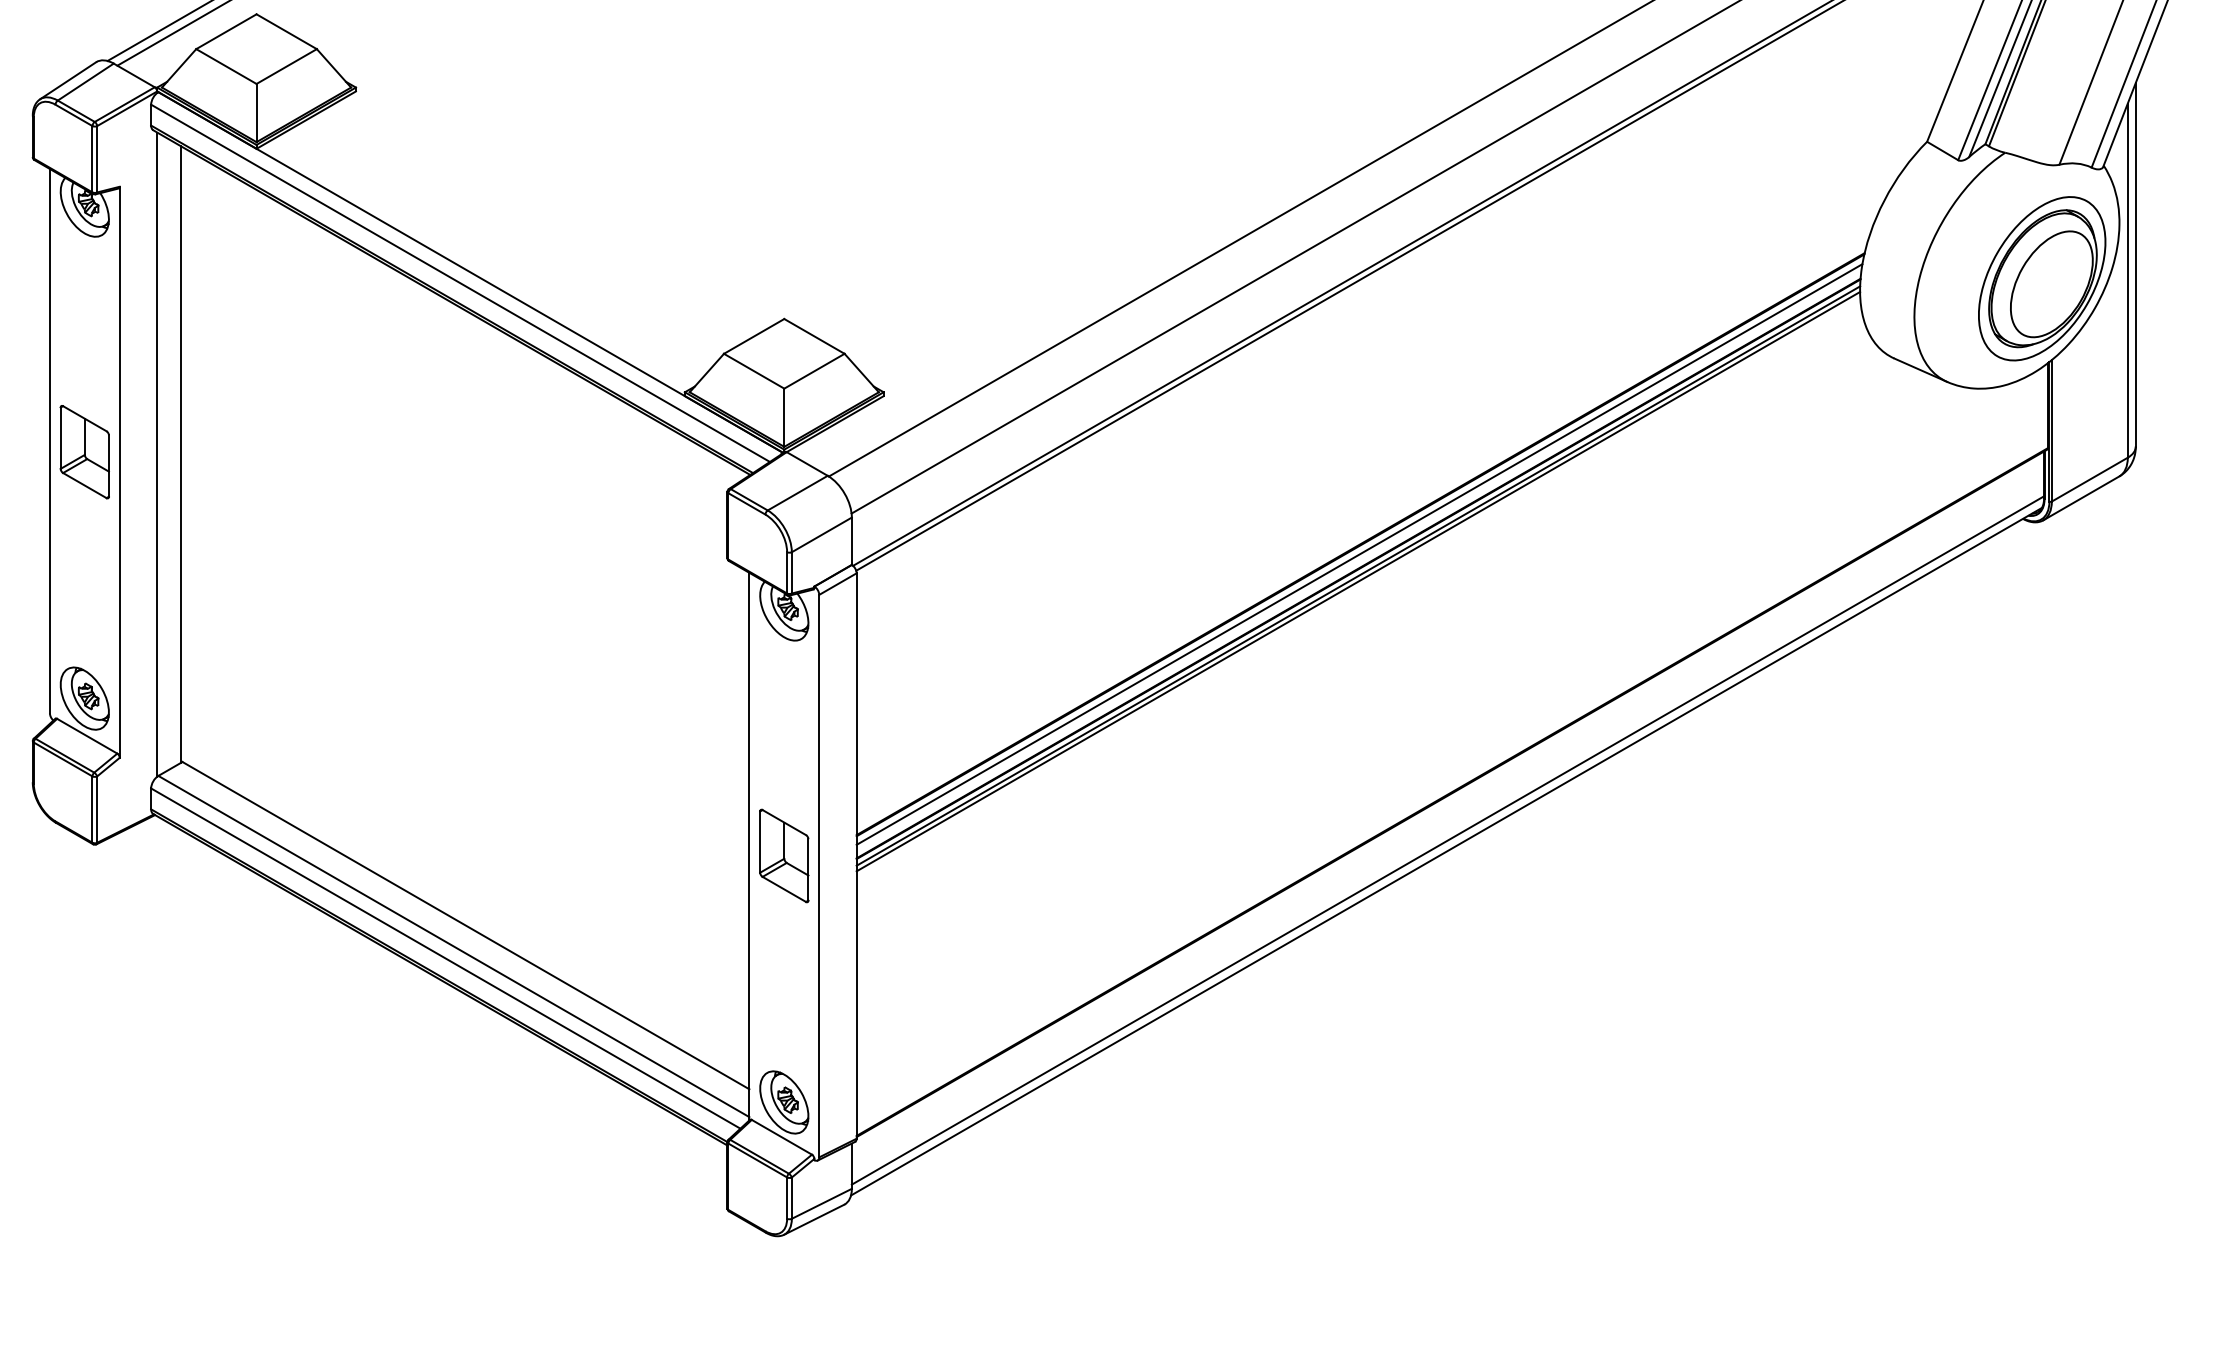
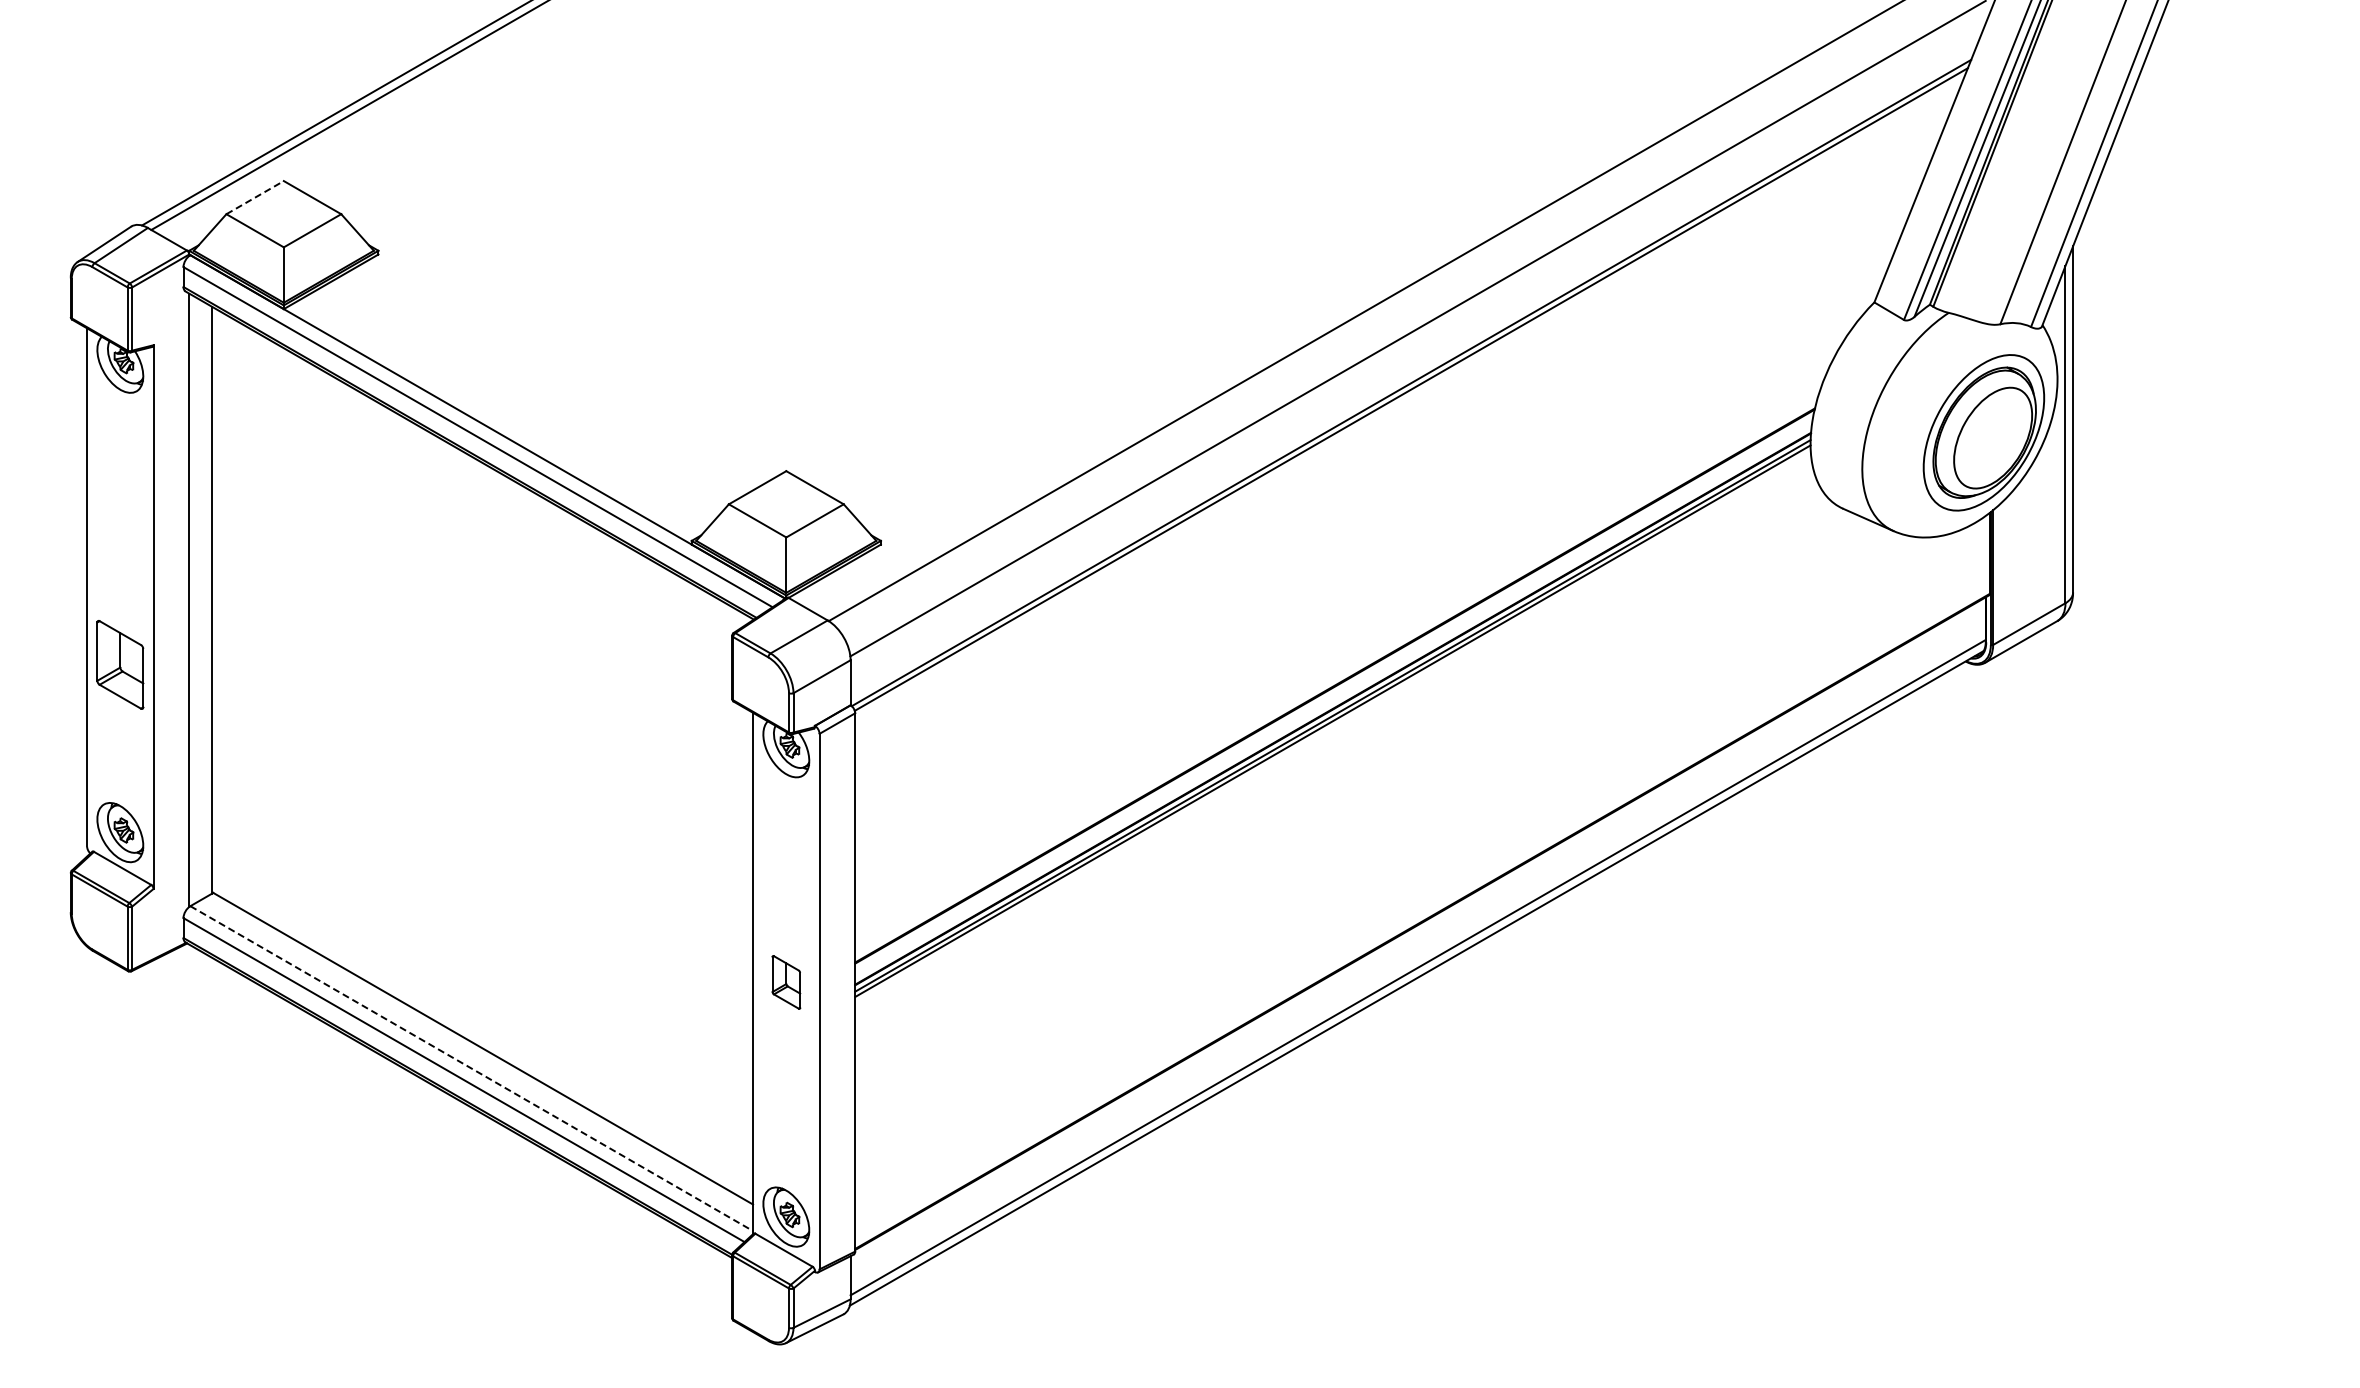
line: (226, 31) -> (255, 197), solid -> dashed
part: (85, 451) -> (120, 664), moved
line: (1359, 553) -> (1333, 694), removed
part: (784, 856) -> (786, 982), size x0.6
line: (453, 946) -> (471, 1068), solid -> dashed

